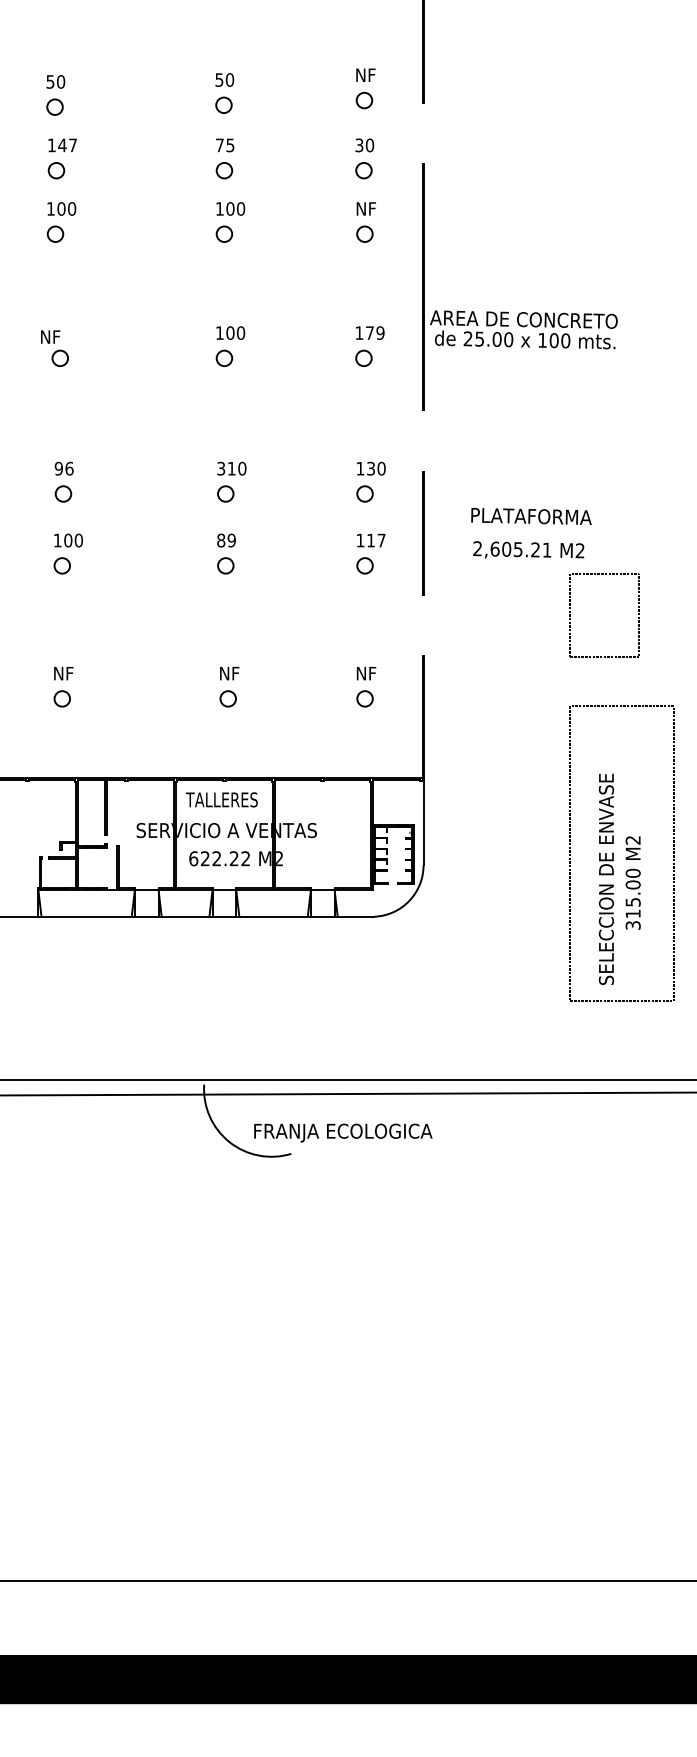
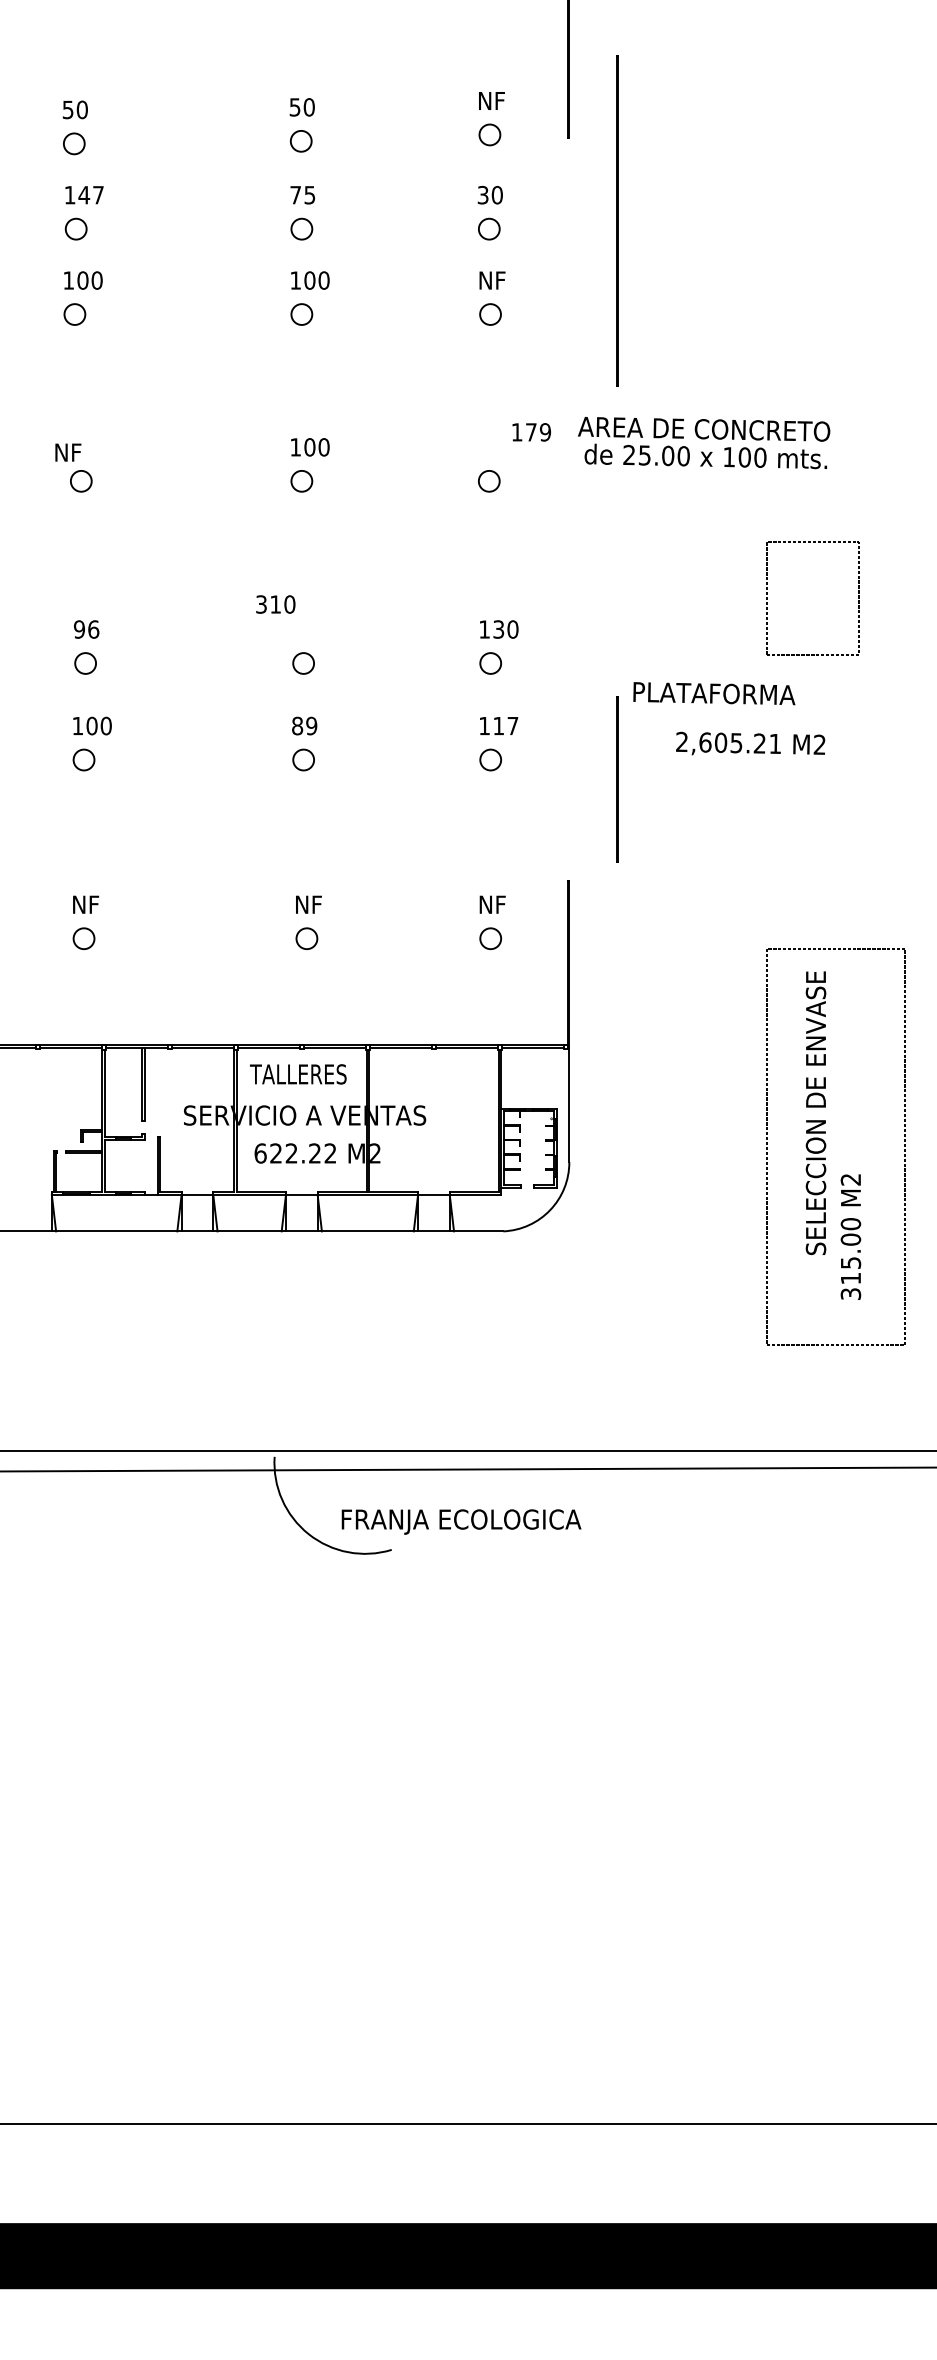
line: (422, 287) -> (617, 220), moved
text: (370, 333) -> (531, 432), moved
text: (231, 468) -> (275, 604), moved
line: (422, 533) -> (617, 779), moved
text: (528, 549) -> (750, 743), moved
part: (571, 615) -> (767, 598), moved
text: (606, 878) -> (815, 1112), moved
text: (632, 882) -> (850, 1236), moved

